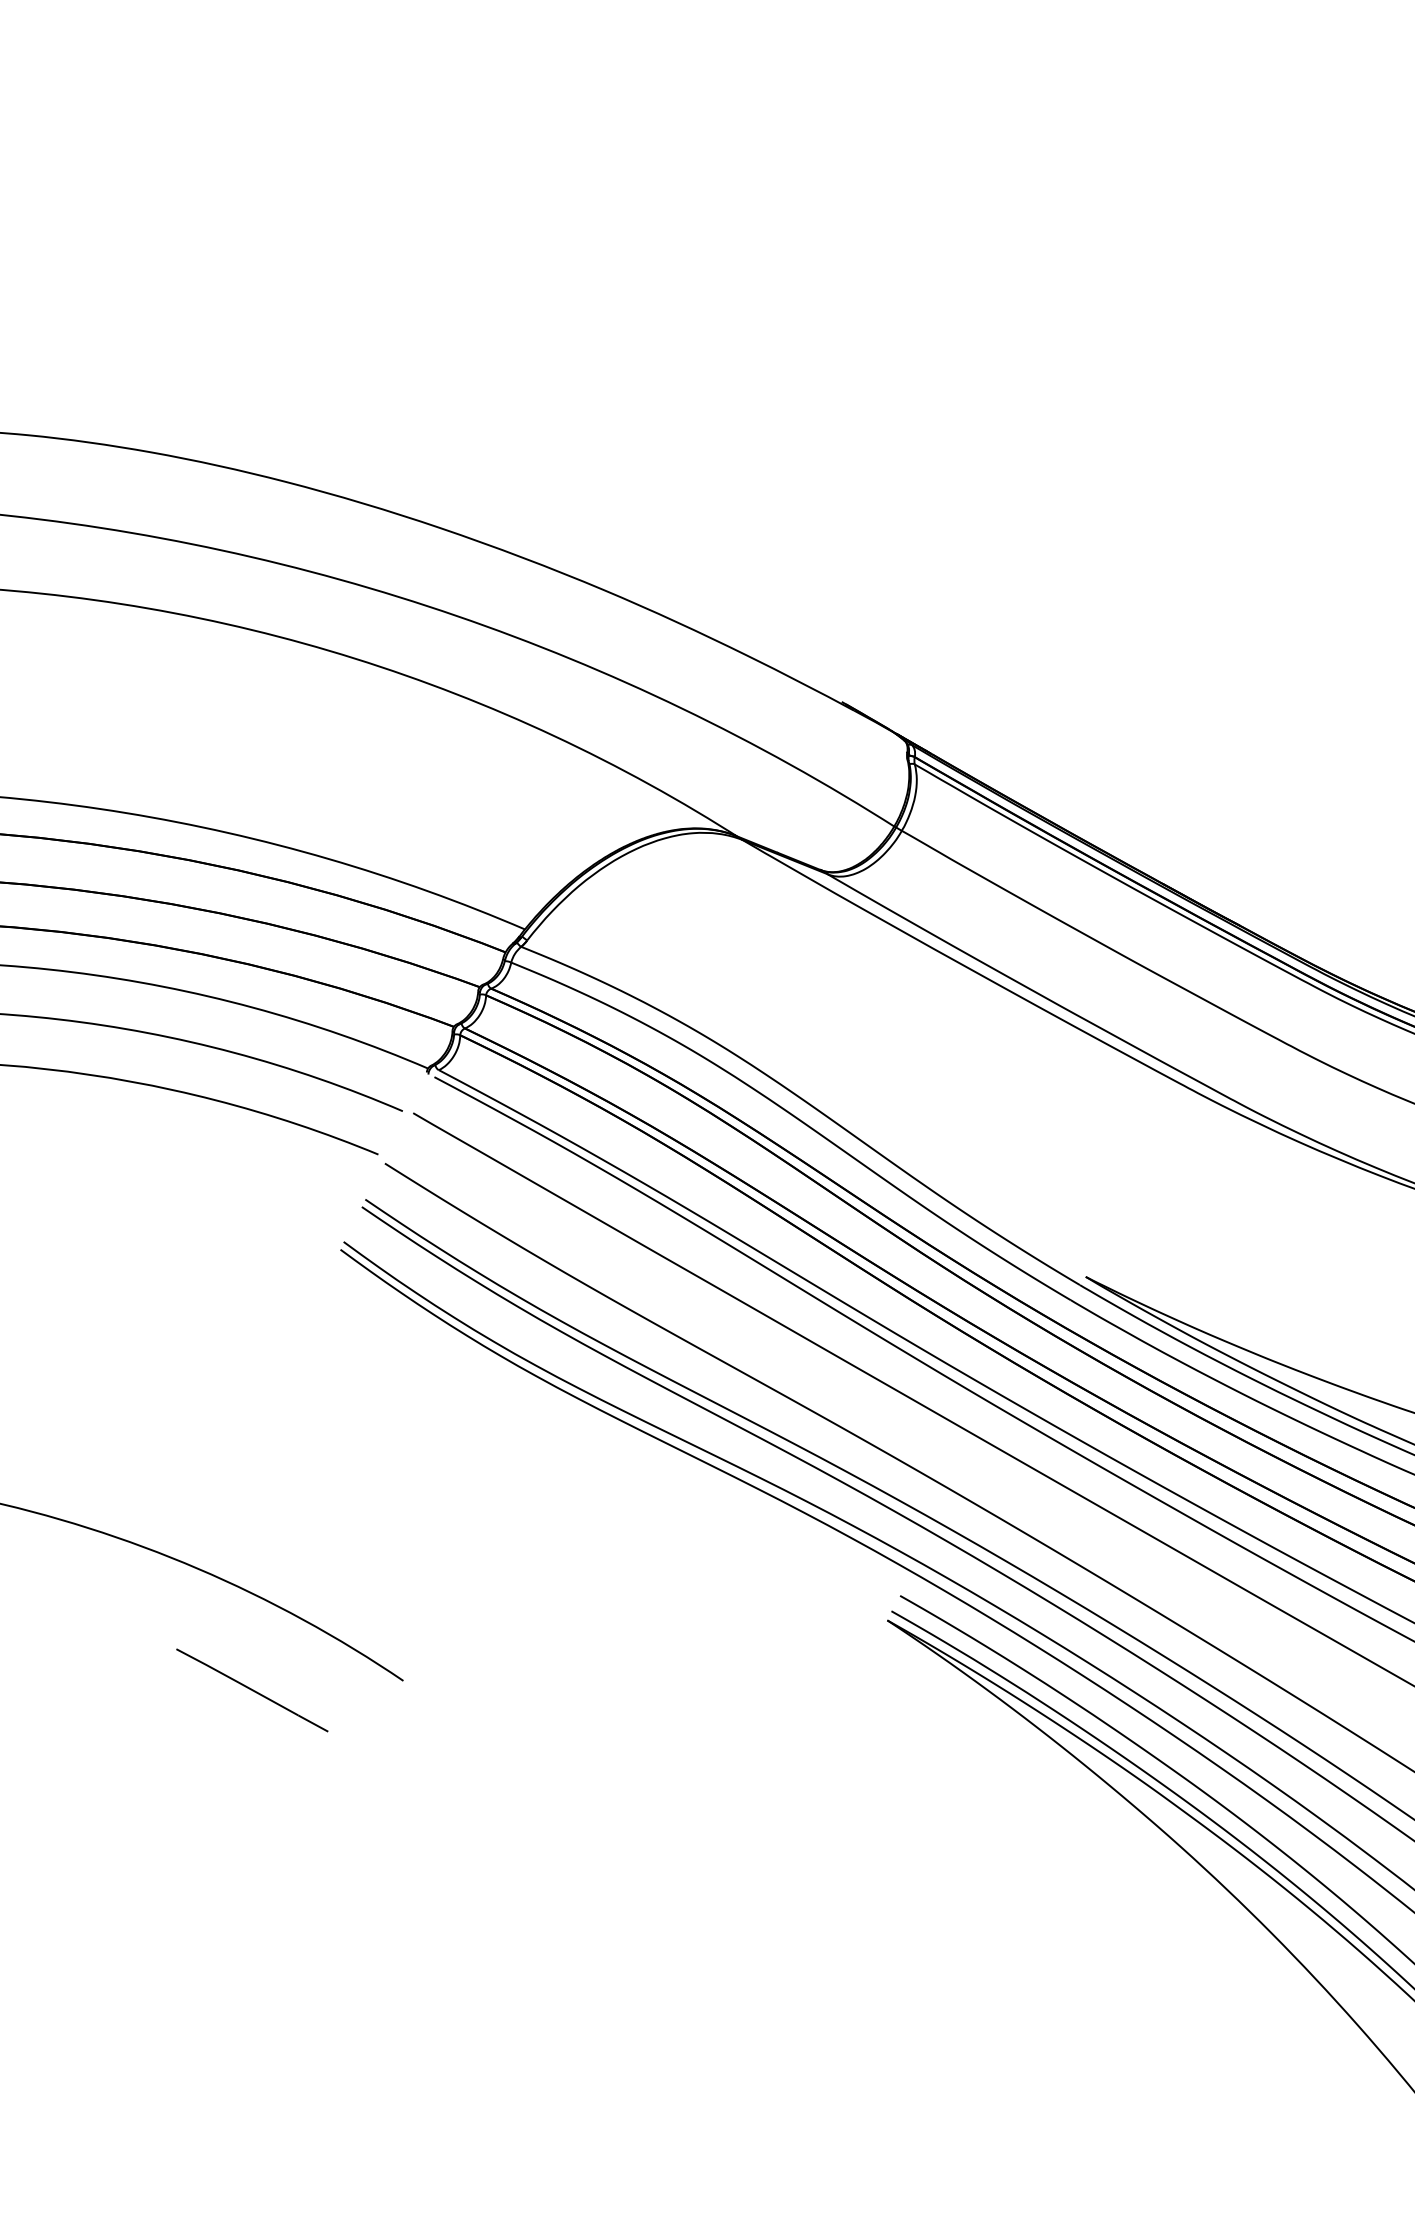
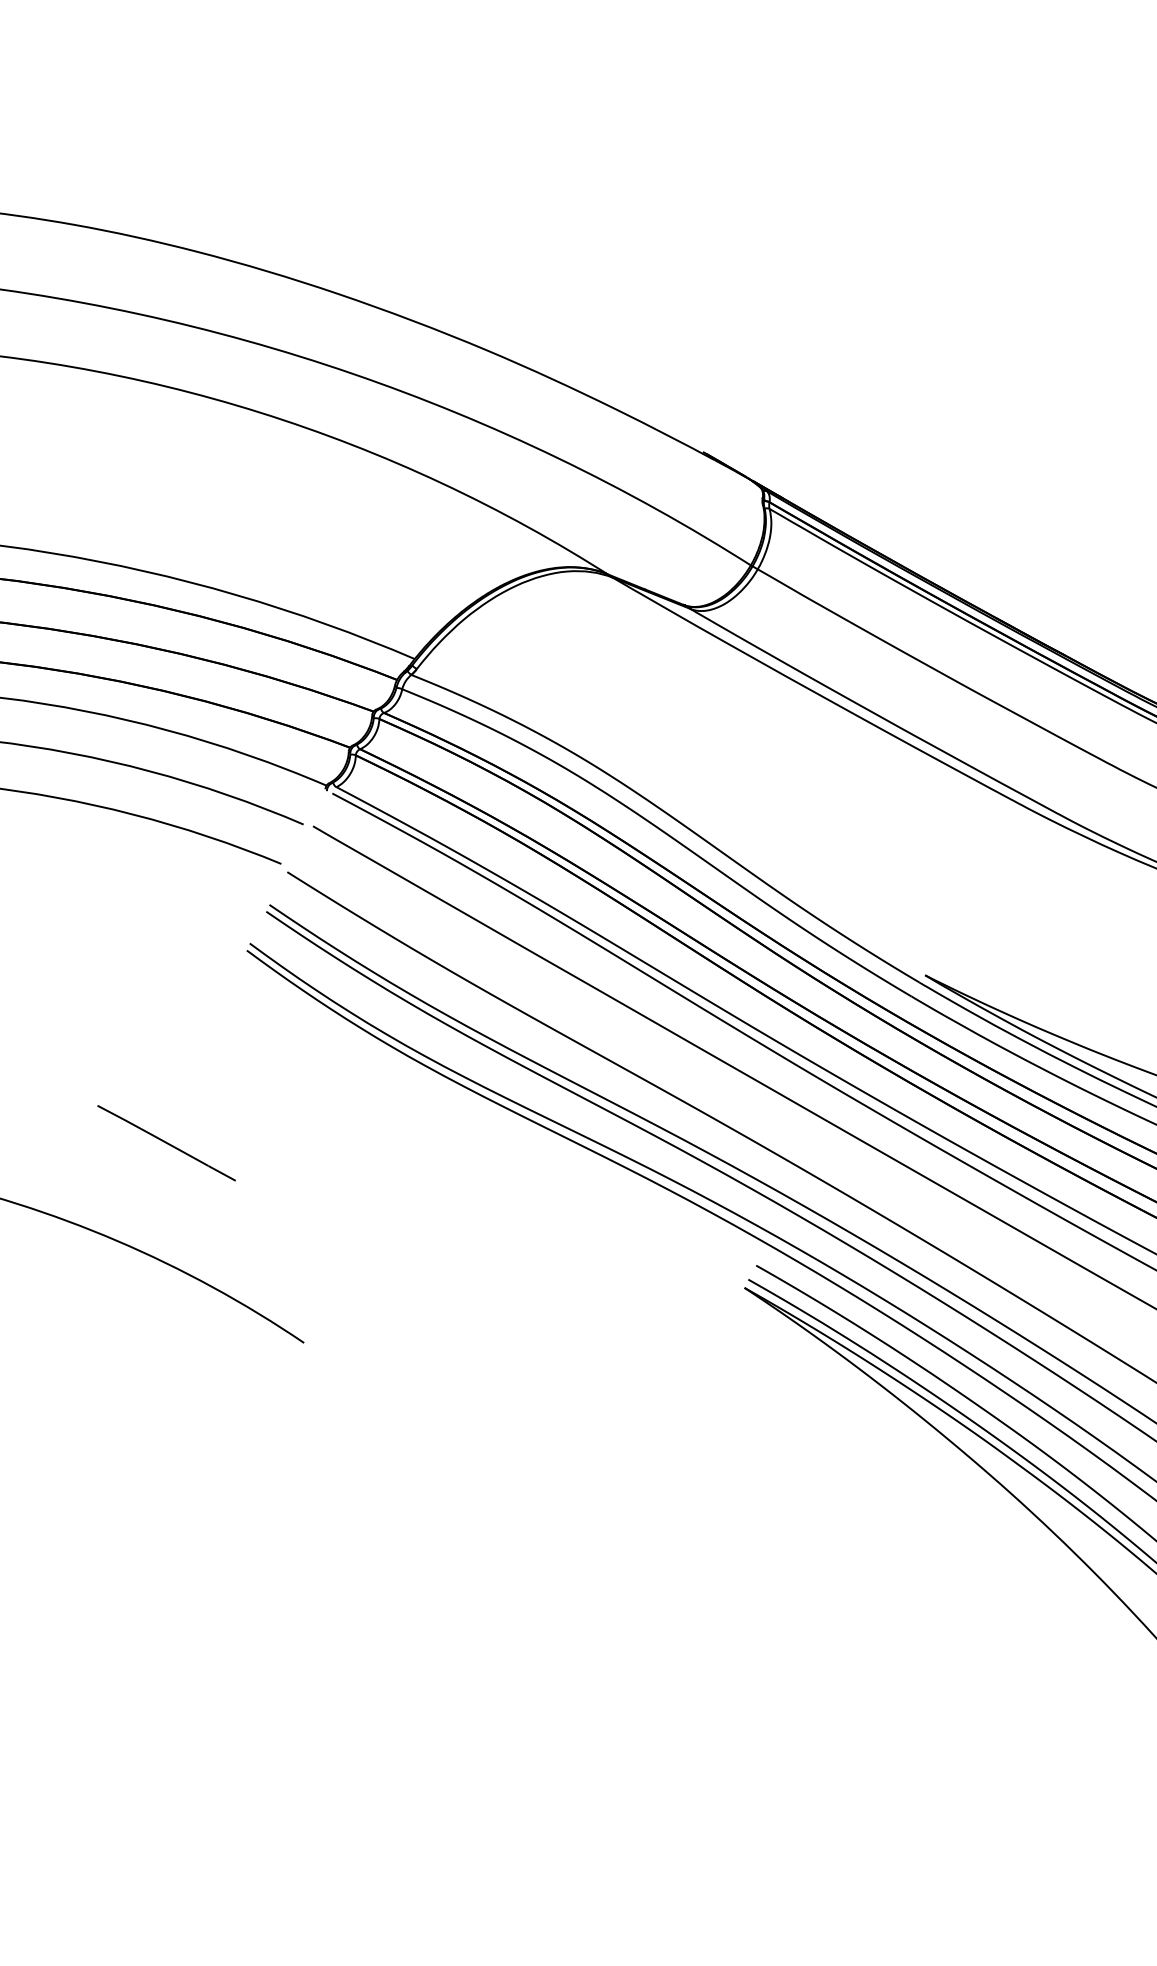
line: (252, 1690) -> (166, 1143), moved

